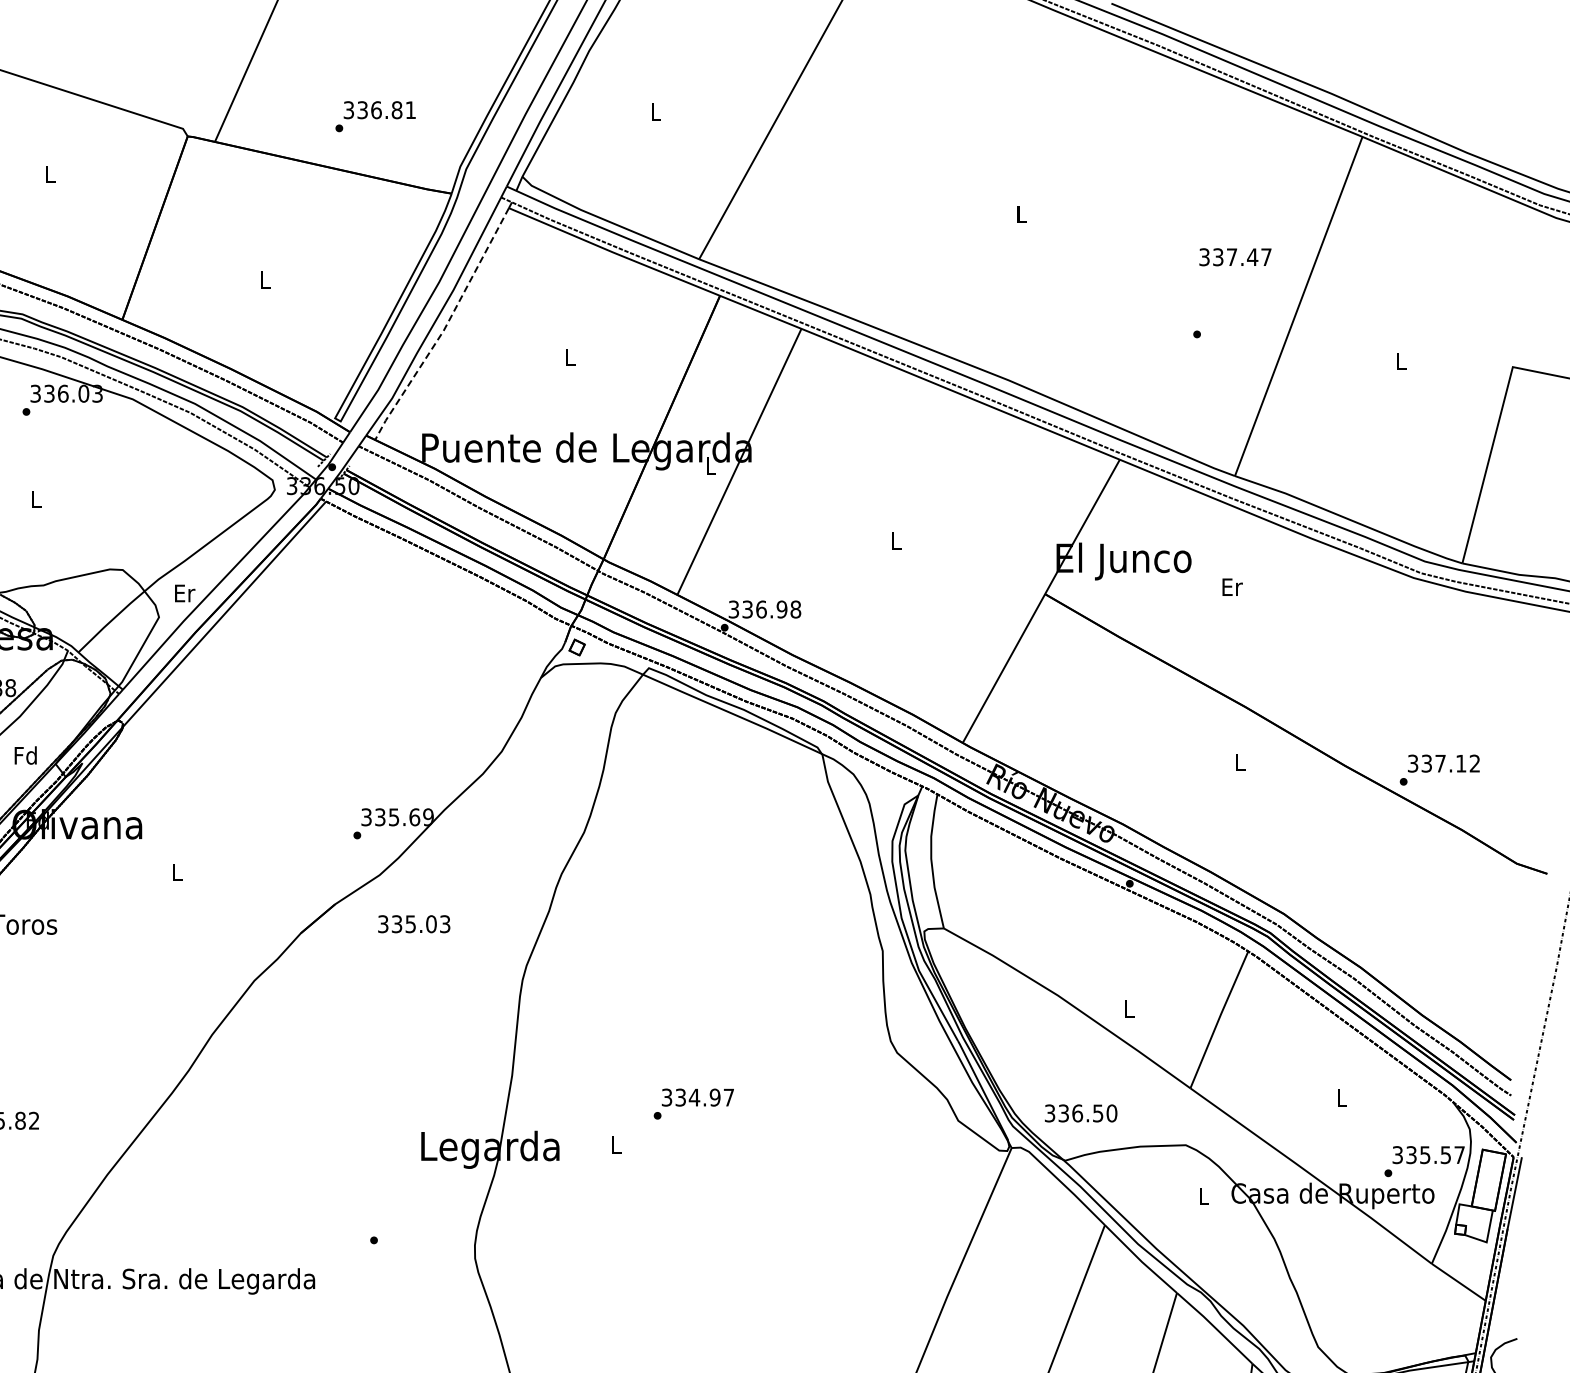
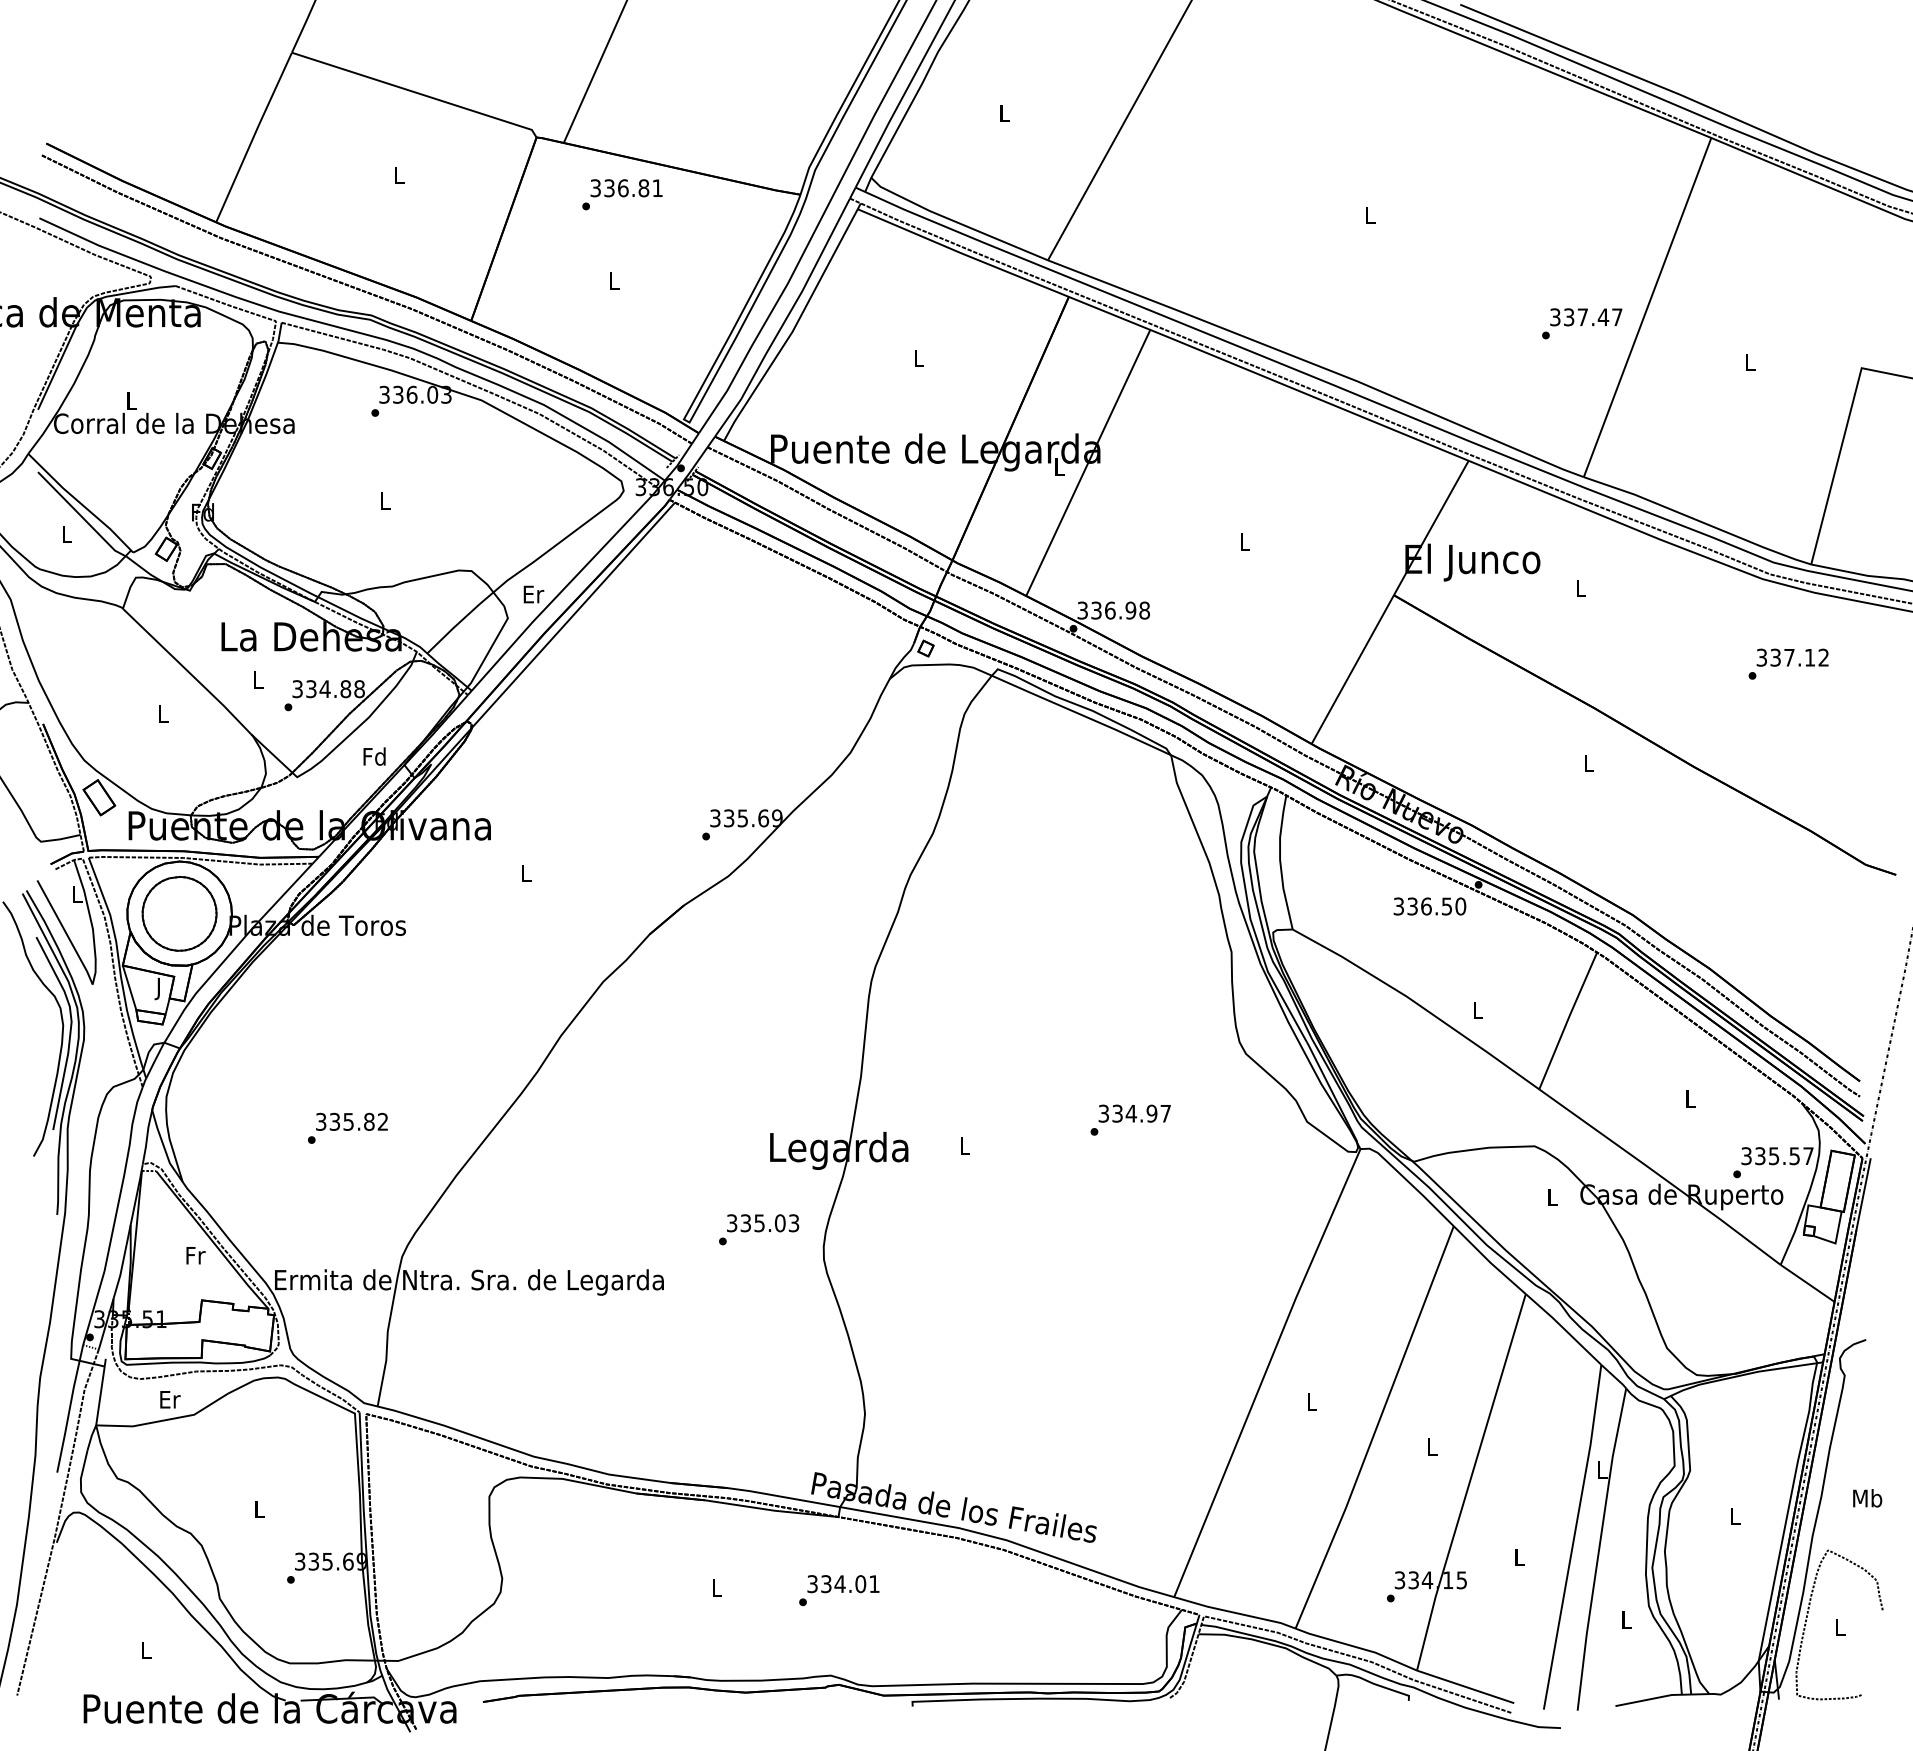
text: (375, 116) -> (622, 194), moved
text: (1235, 257) -> (1586, 317), moved
line: (444, 328) -> (793, 329), dashed -> solid
text: (1232, 587) -> (1581, 588), Er -> L
text: (1439, 769) -> (1788, 663), moved
text: (414, 924) -> (763, 1223), moved
text: (693, 1103) -> (1130, 1119), moved
text: (1080, 1113) -> (1429, 906), moved

